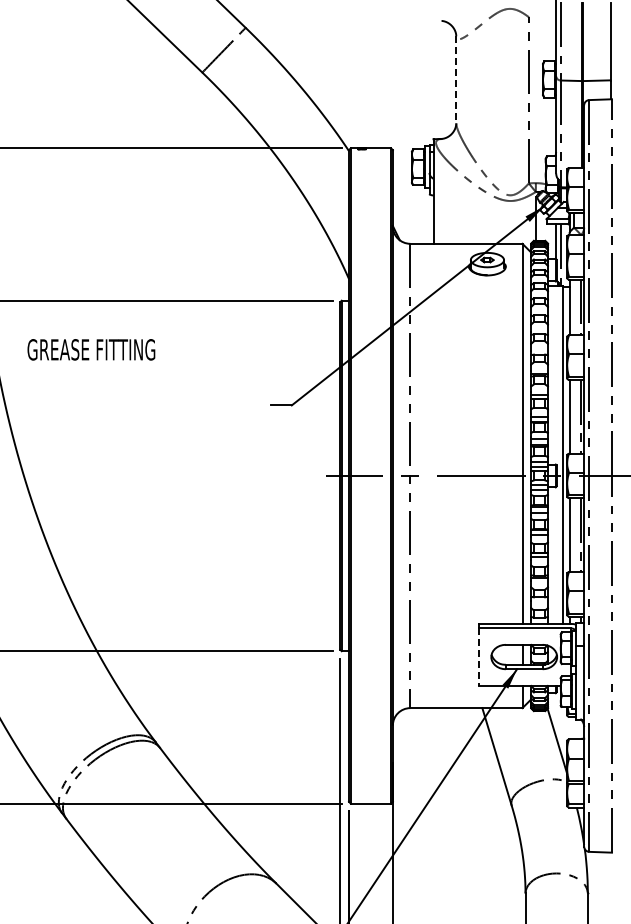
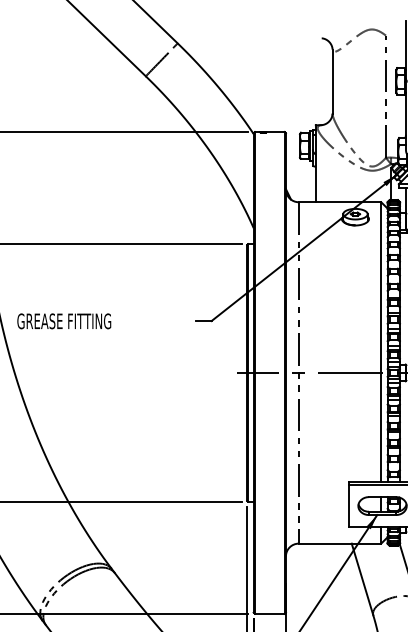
line: (456, 79) -> (332, 81), dashed -> solid
text: (91, 349) -> (64, 321), moved
line: (479, 657) -> (349, 506), dashed -> solid

